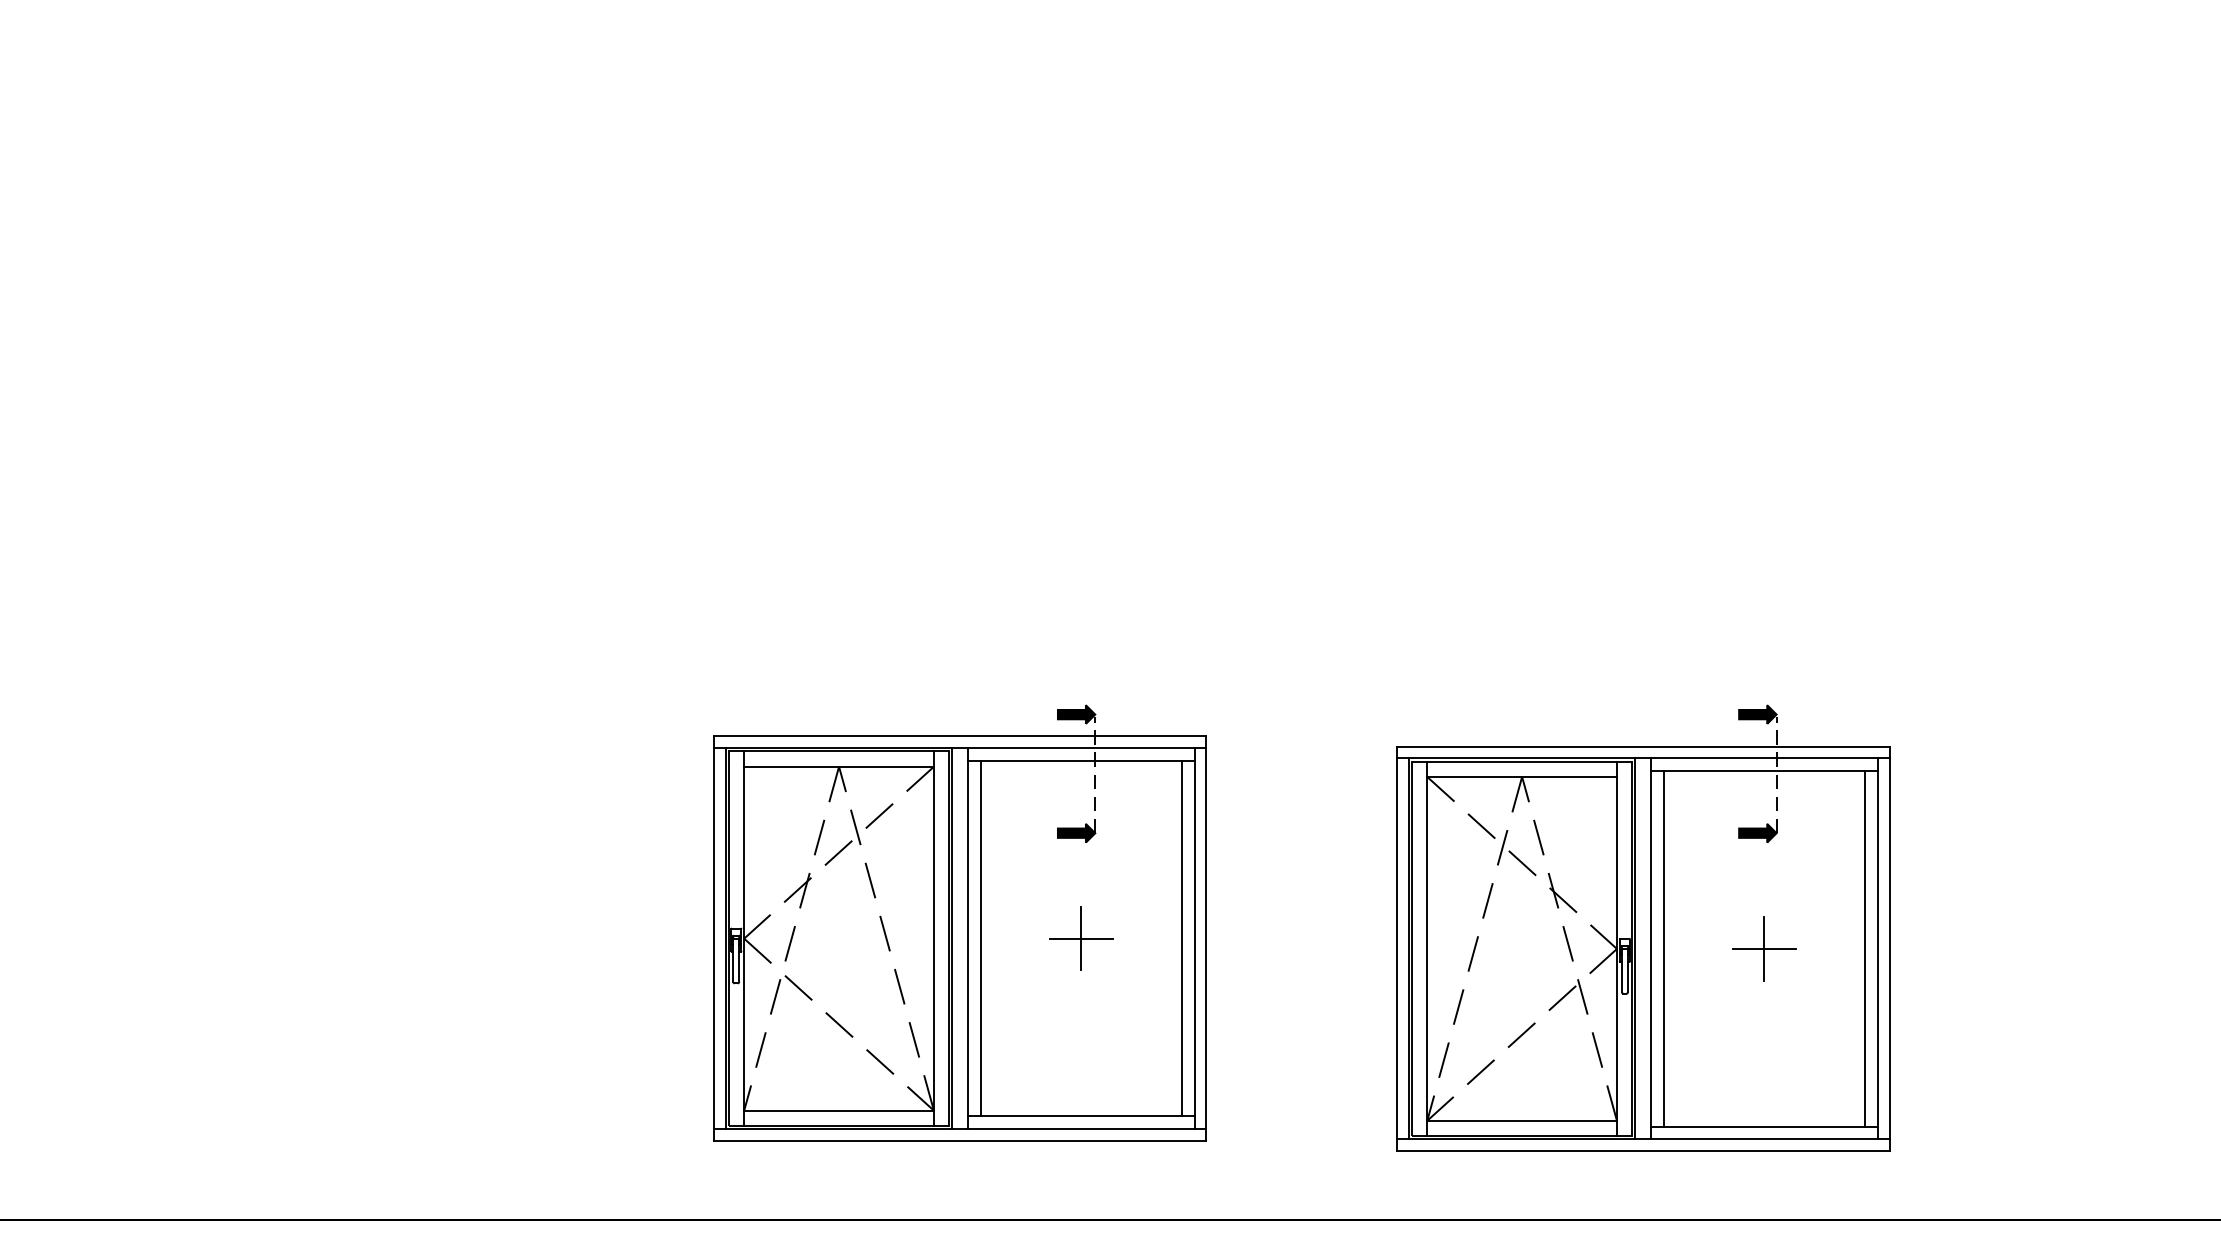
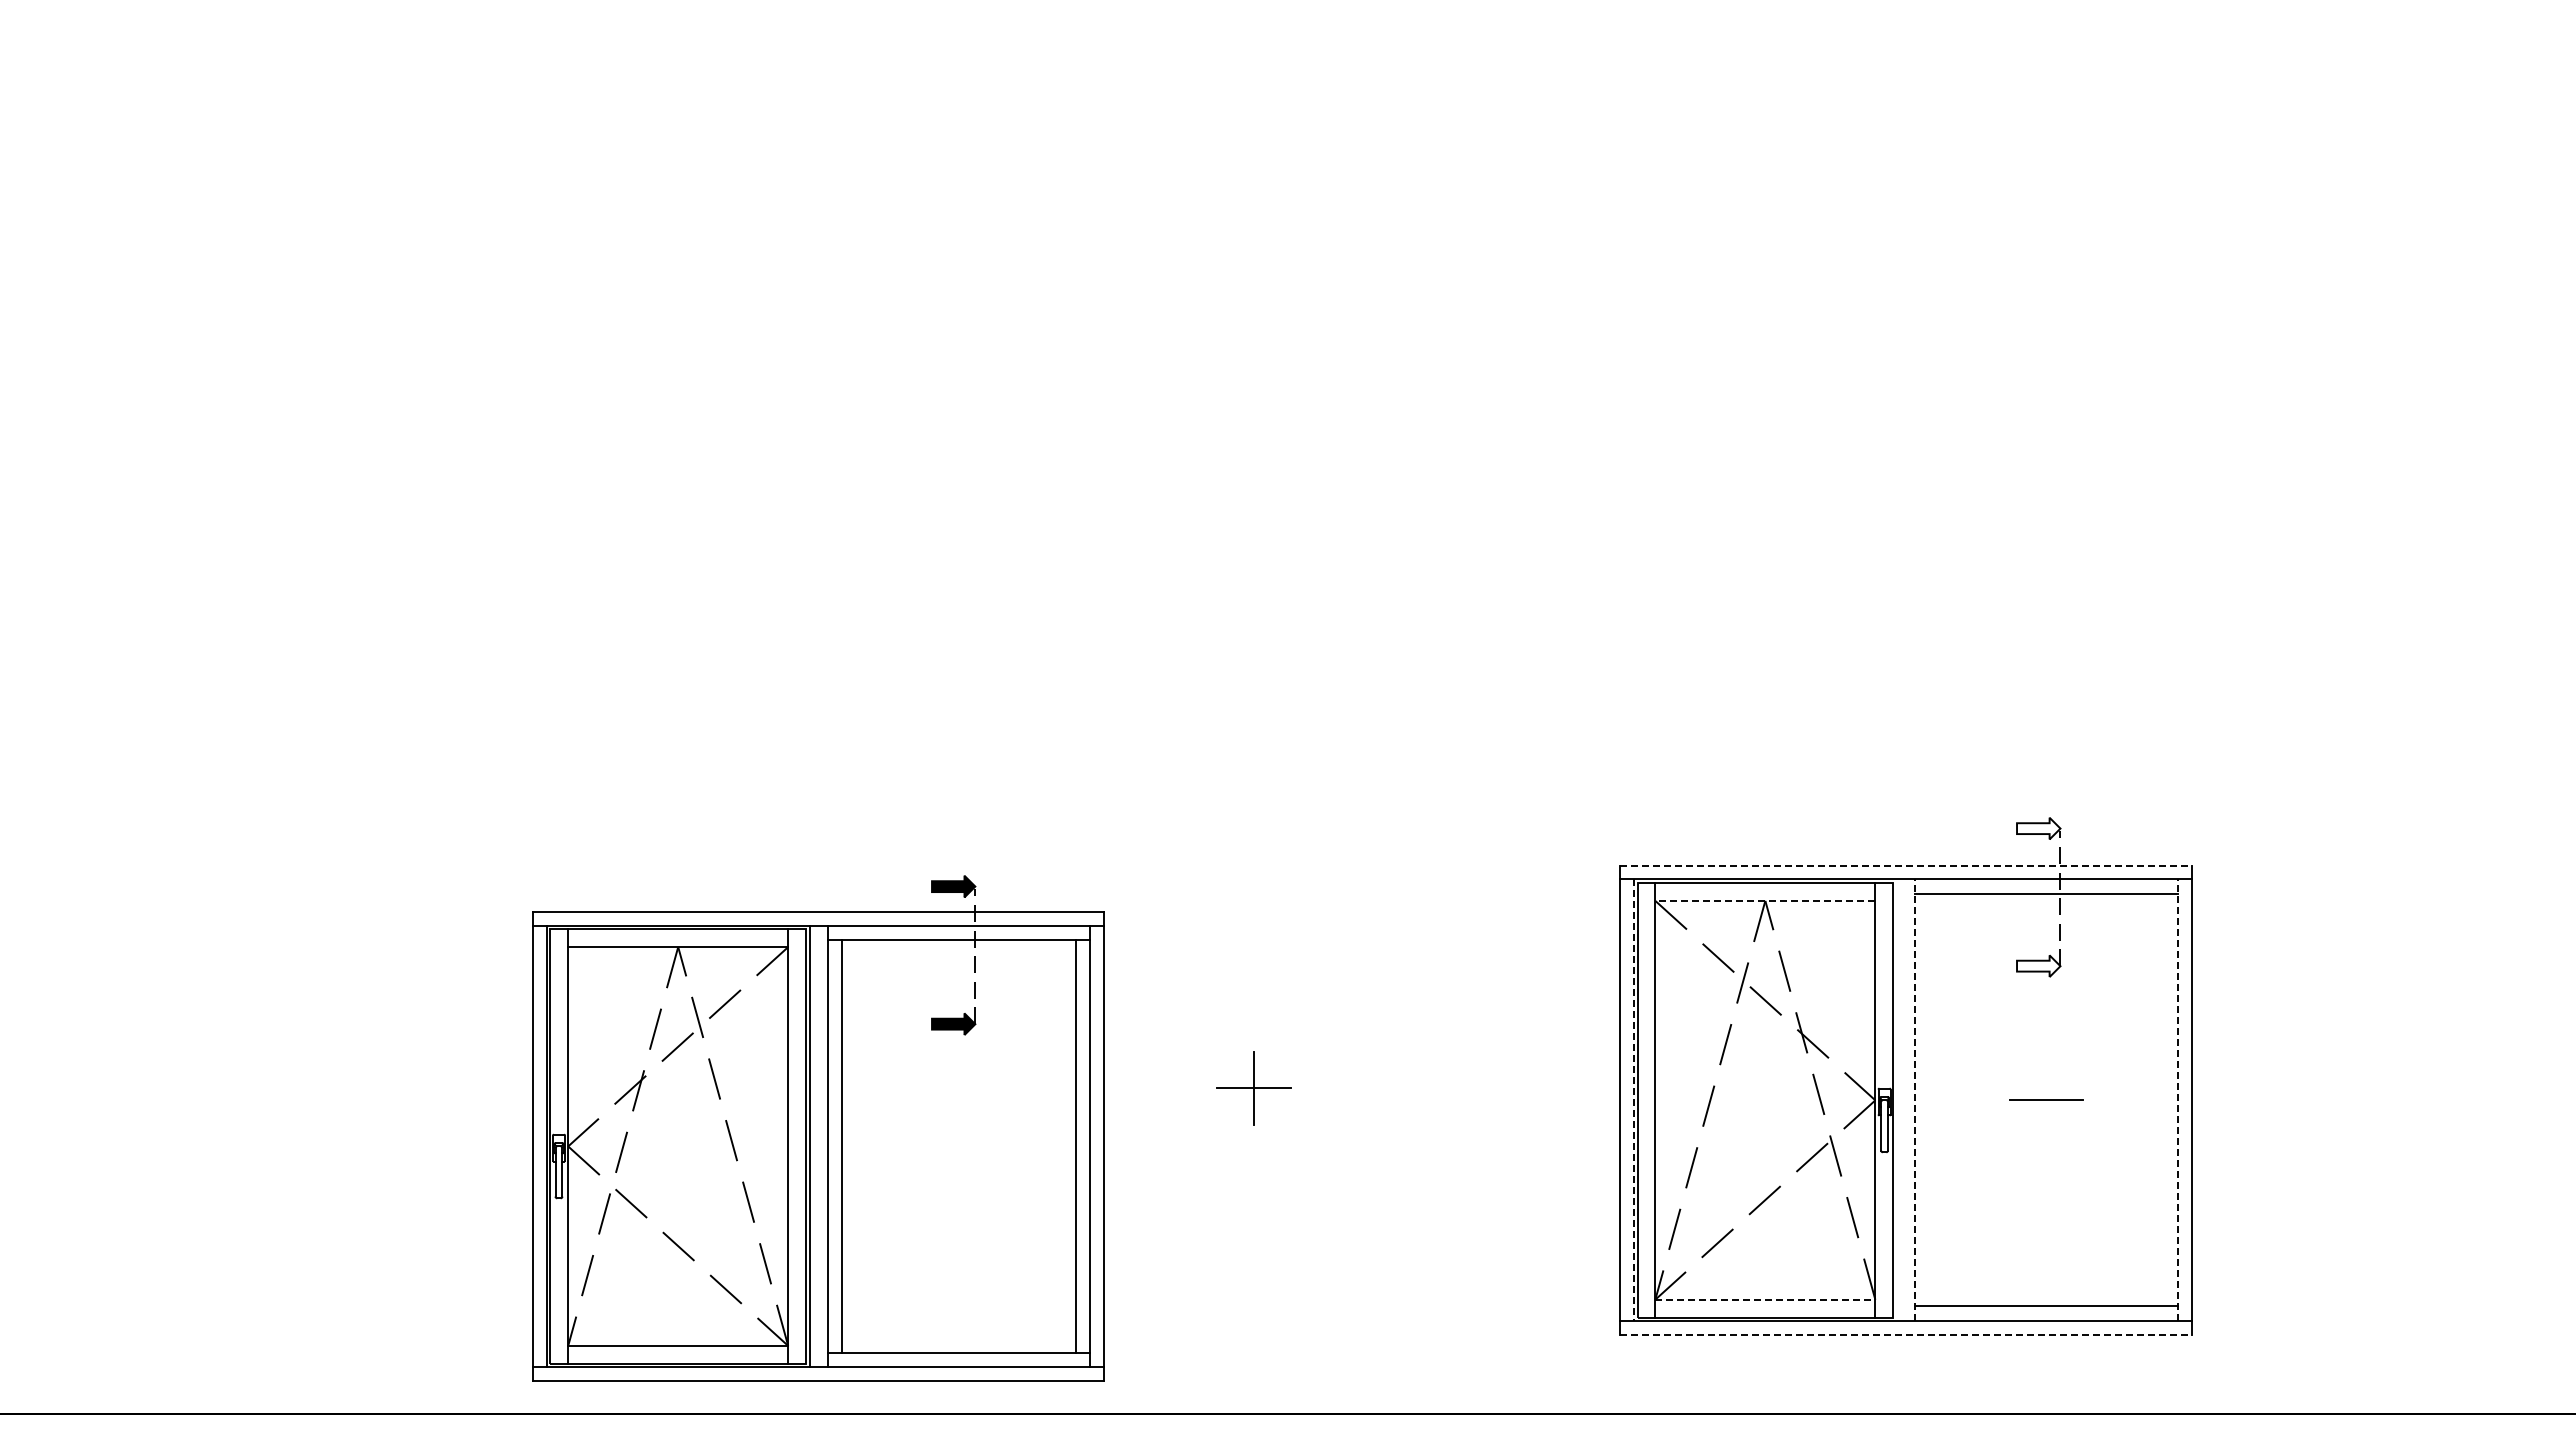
fill: (1757, 714) -> (2038, 828), removed
line: (1642, 746) -> (1905, 865), solid -> dashed
line: (1521, 776) -> (1764, 900), solid -> dashed
fill: (1757, 833) -> (2038, 966), removed
part: (960, 923) -> (818, 1128), moved
line: (1408, 949) -> (1633, 1100), solid -> dashed
line: (1635, 949) -> (1896, 1100), removed
line: (1650, 949) -> (1914, 1100), solid -> dashed
line: (1663, 949) -> (1929, 1100), removed
line: (1764, 949) -> (2046, 1100), removed
line: (1864, 949) -> (2162, 1100), removed
line: (1877, 949) -> (2177, 1100), solid -> dashed
line: (1522, 1120) -> (1765, 1299), solid -> dashed
line: (1642, 1151) -> (1905, 1335), solid -> dashed

